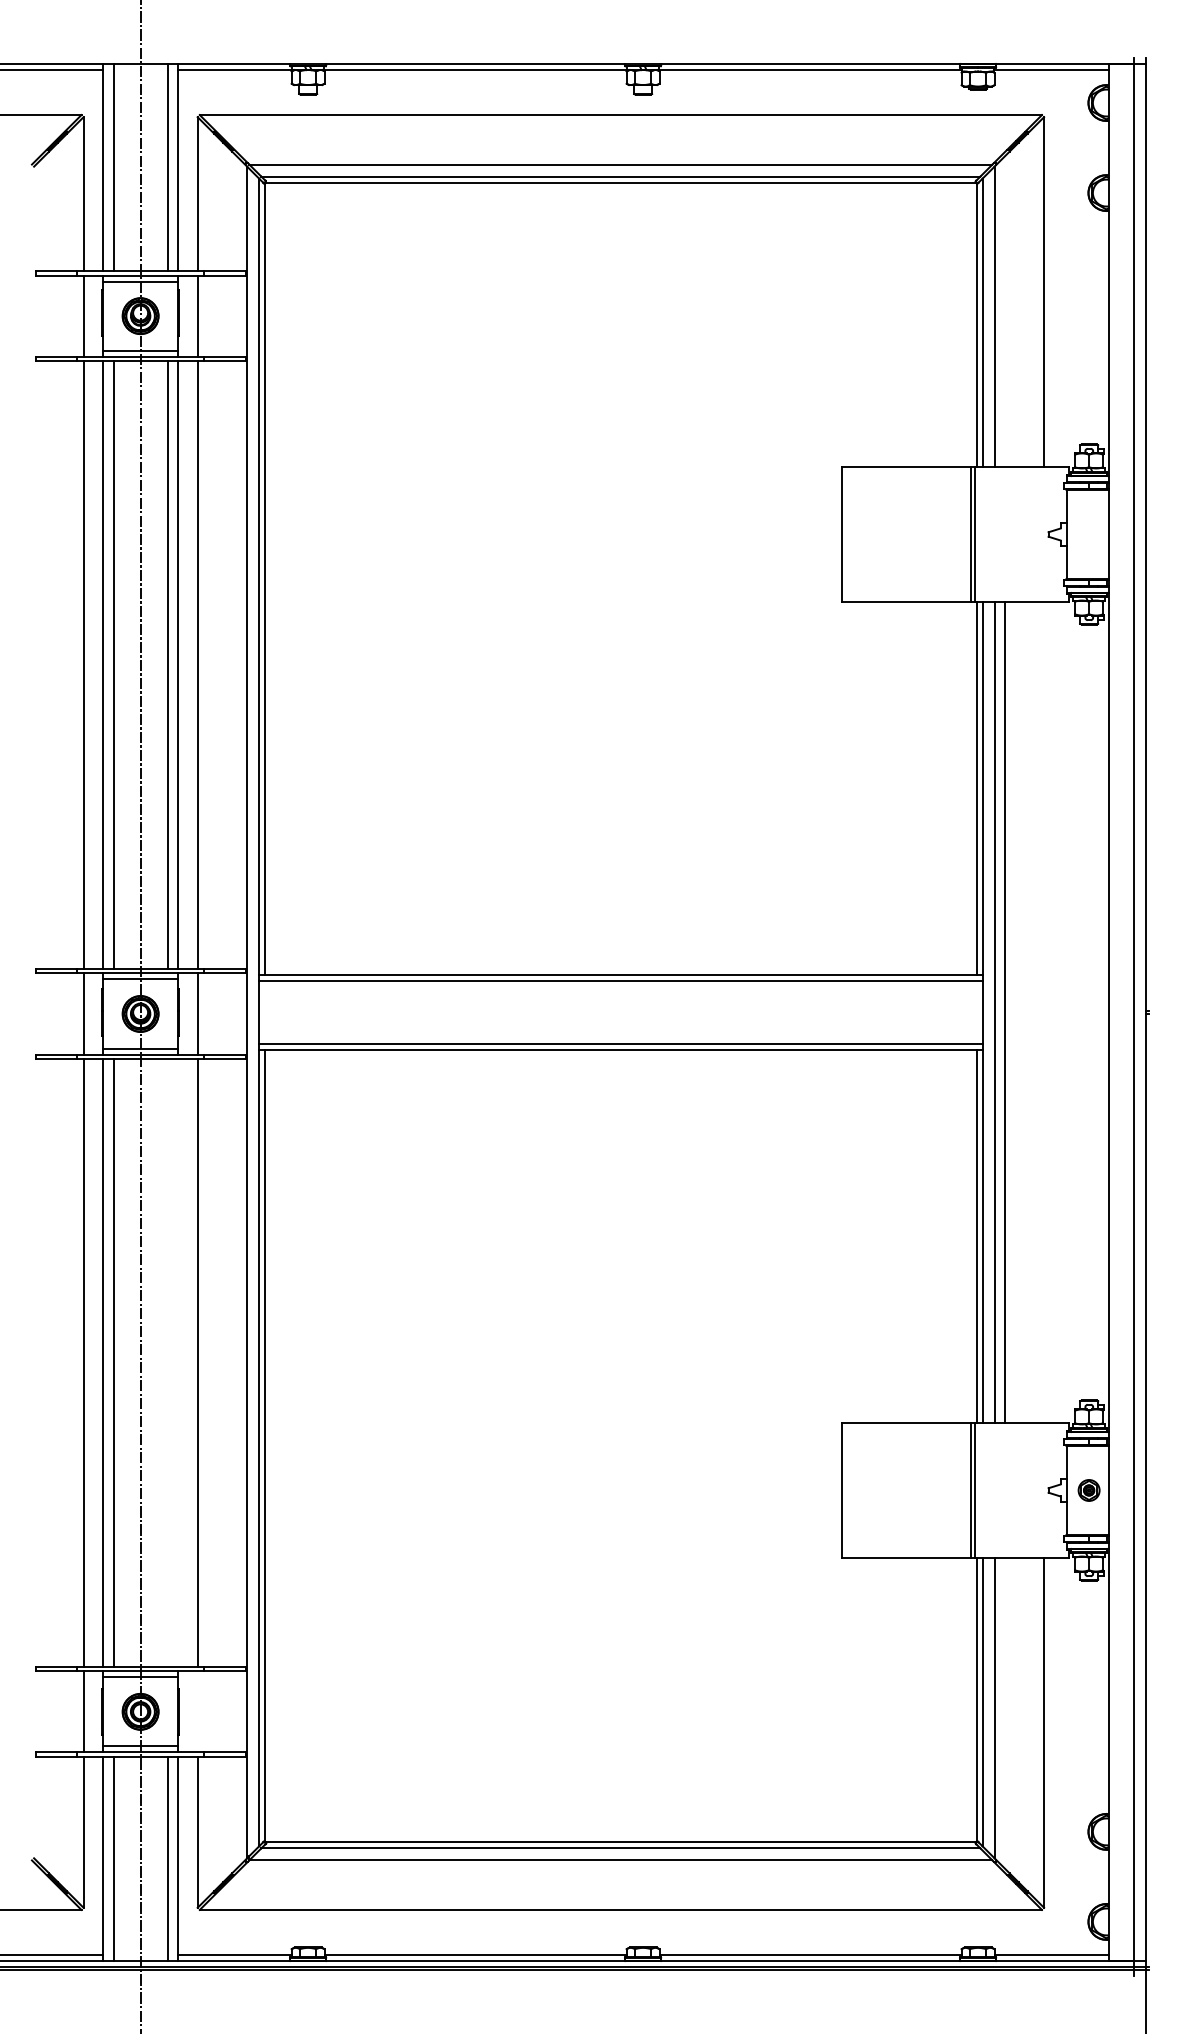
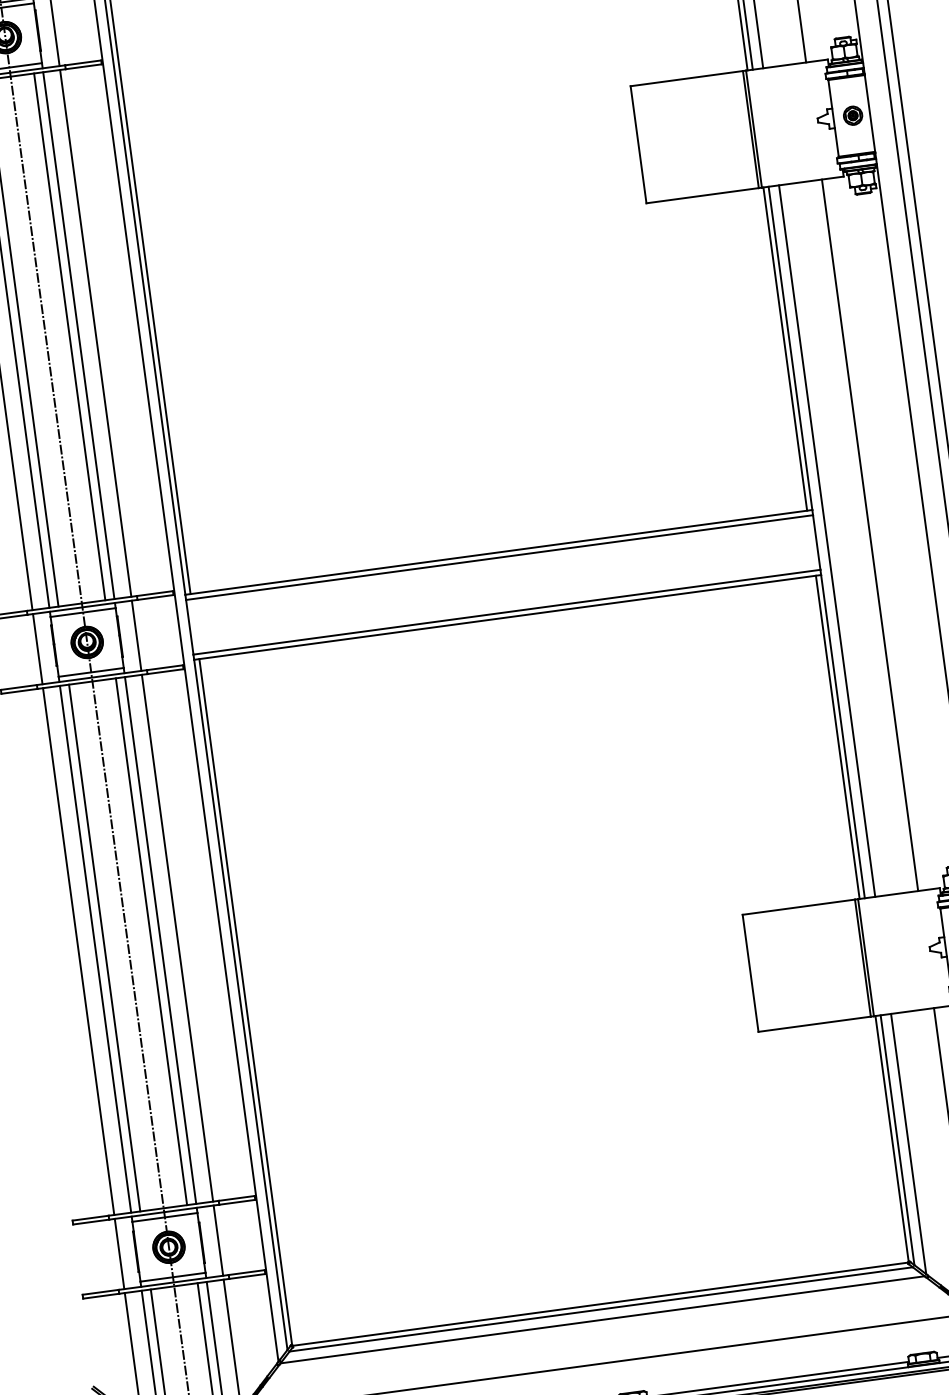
part: (1088, 534) -> (852, 115), added
line: (1005, 1012) -> (870, 535), moved
line: (167, 1362) -> (151, 941), added
line: (178, 1362) -> (160, 940), added
line: (197, 1711) -> (218, 1240), added

